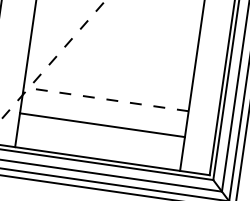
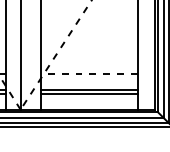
line: (100, 131) -> (88, 93), added

